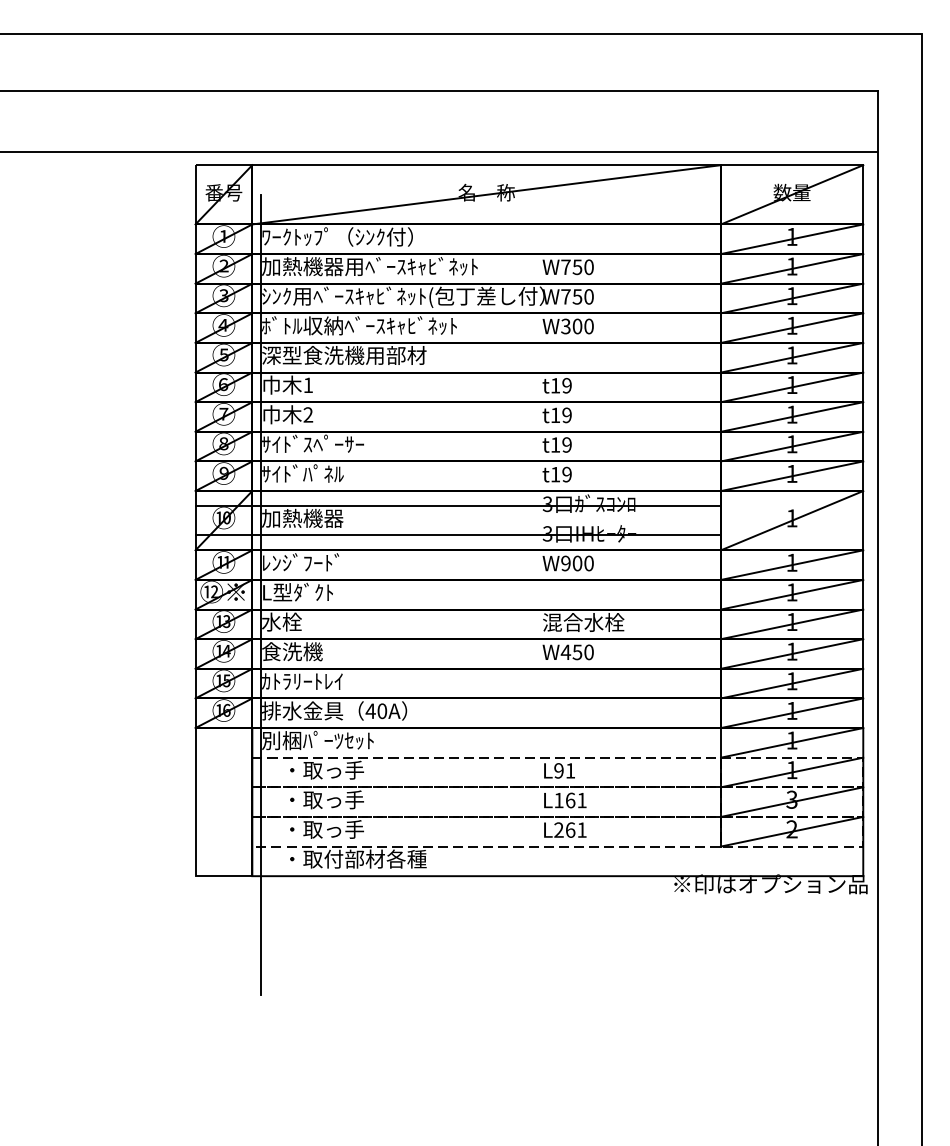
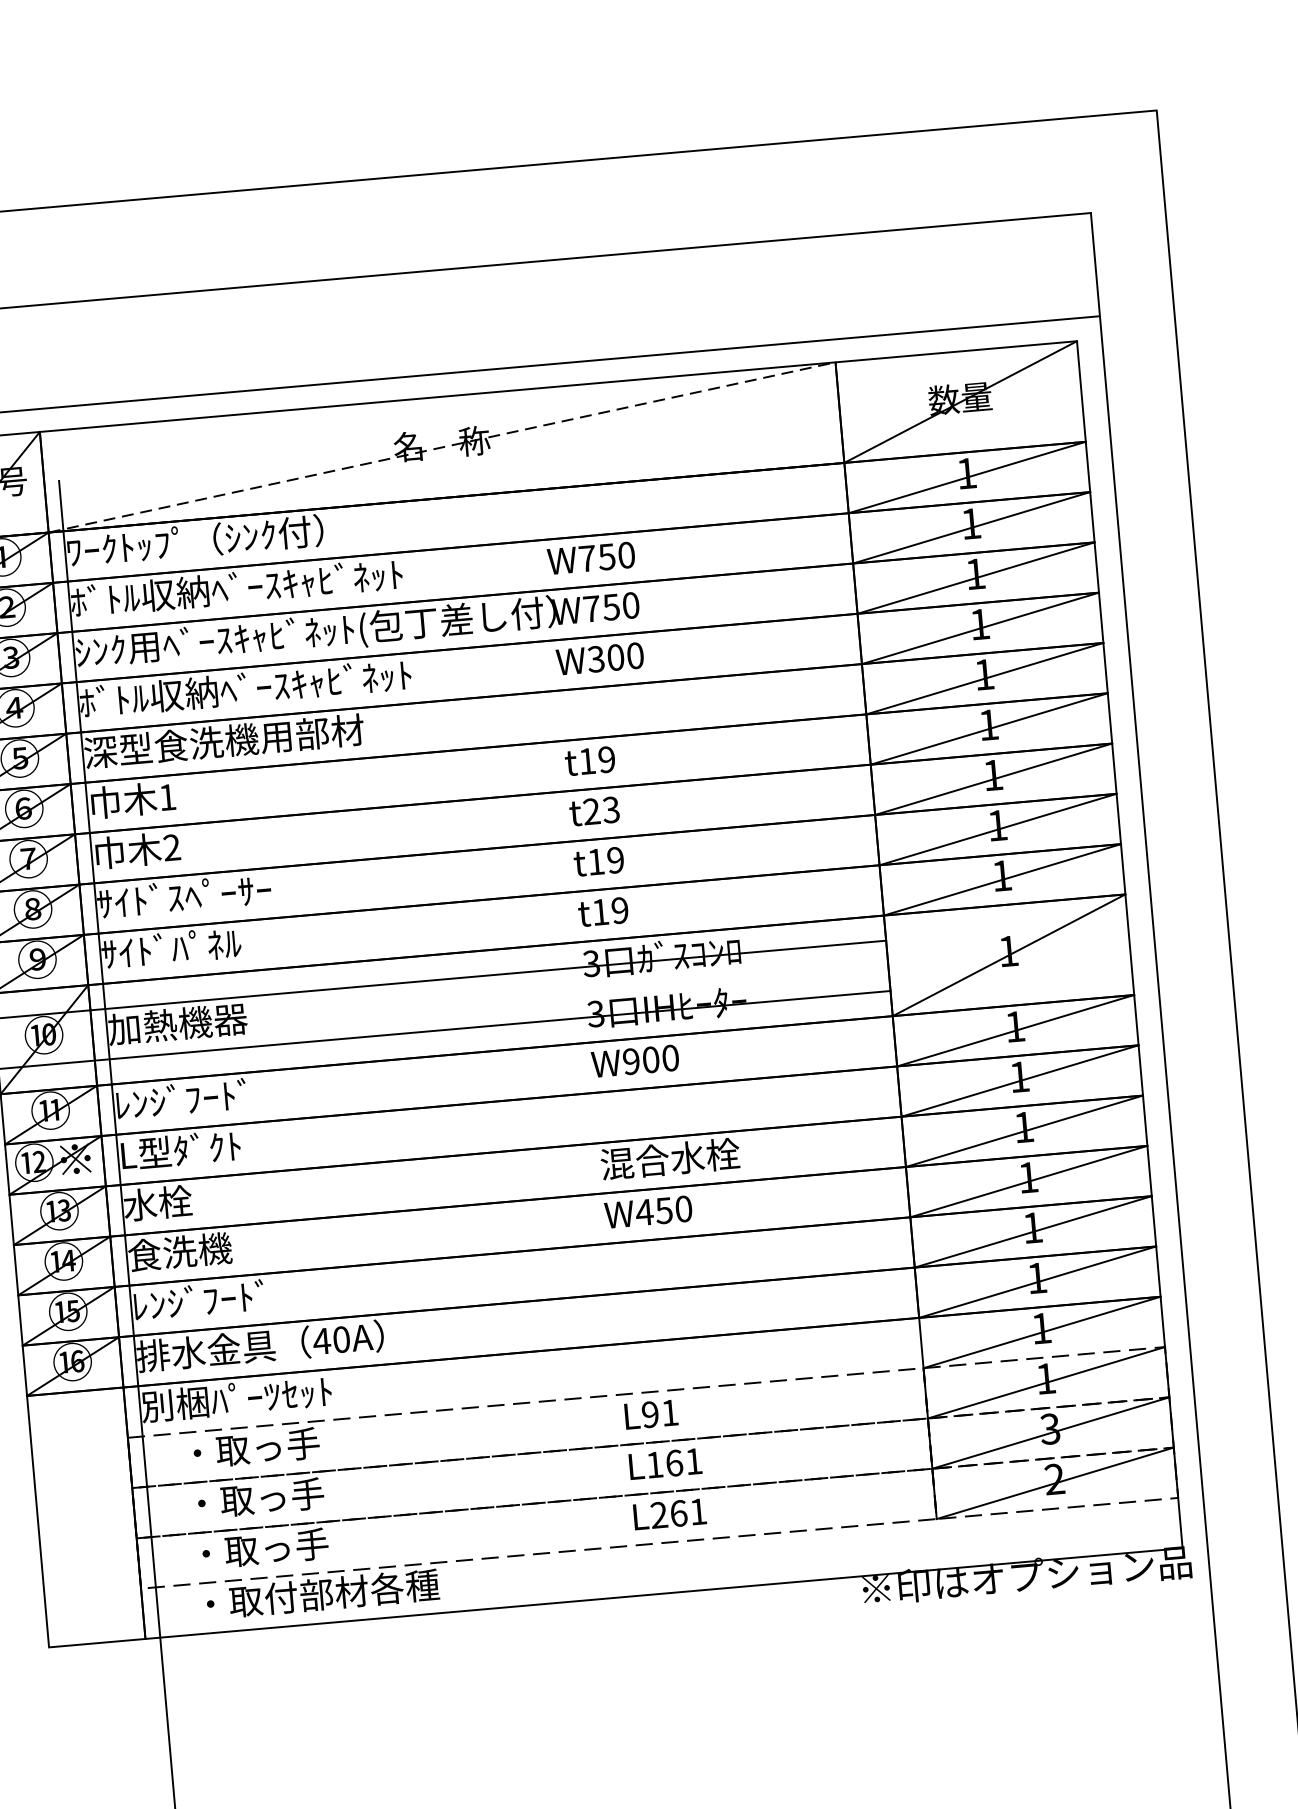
line: (487, 194) -> (443, 446), solid -> dashed
text: (369, 266) -> (253, 586), 加熱機器用ﾍﾞｰｽｷｬﾋﾞﾈｯﾄ -> ﾎﾞﾄﾙ収納ﾍﾞｰｽｷｬﾋﾞﾈｯﾄ
text: (560, 415) -> (600, 811), t19 -> t23
text: (302, 680) -> (201, 1299), ｶﾄﾗﾘｰﾄﾚｲ -> ﾚﾝｼﾞﾌｰﾄﾞ

